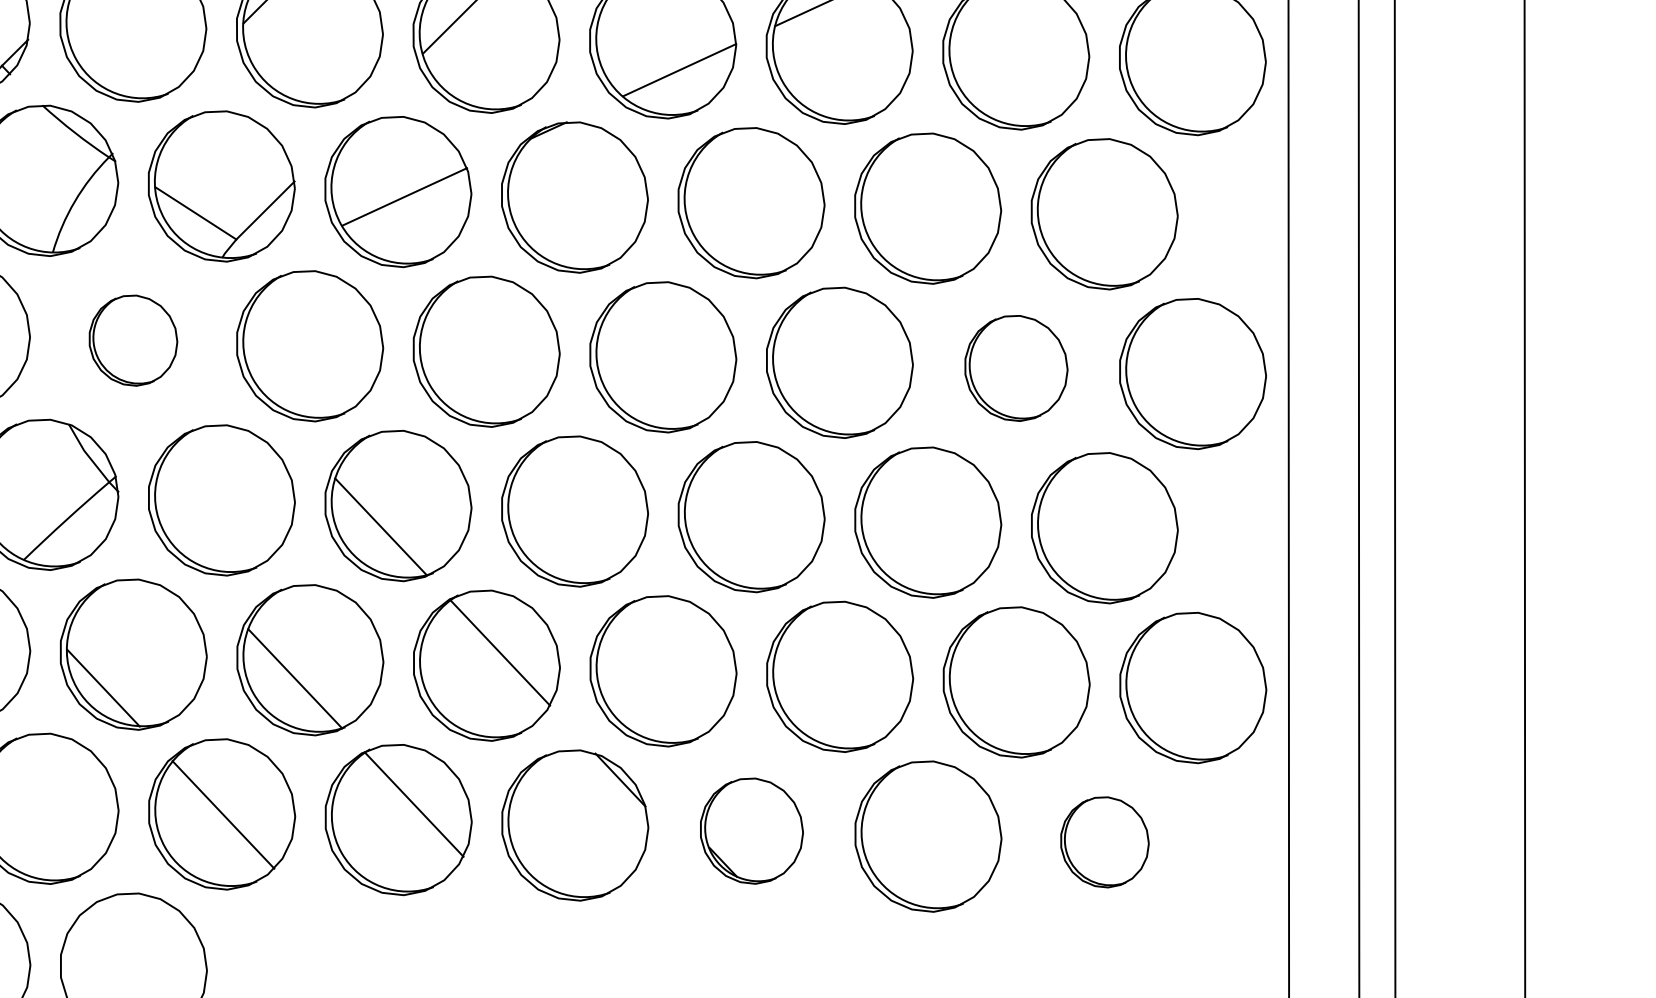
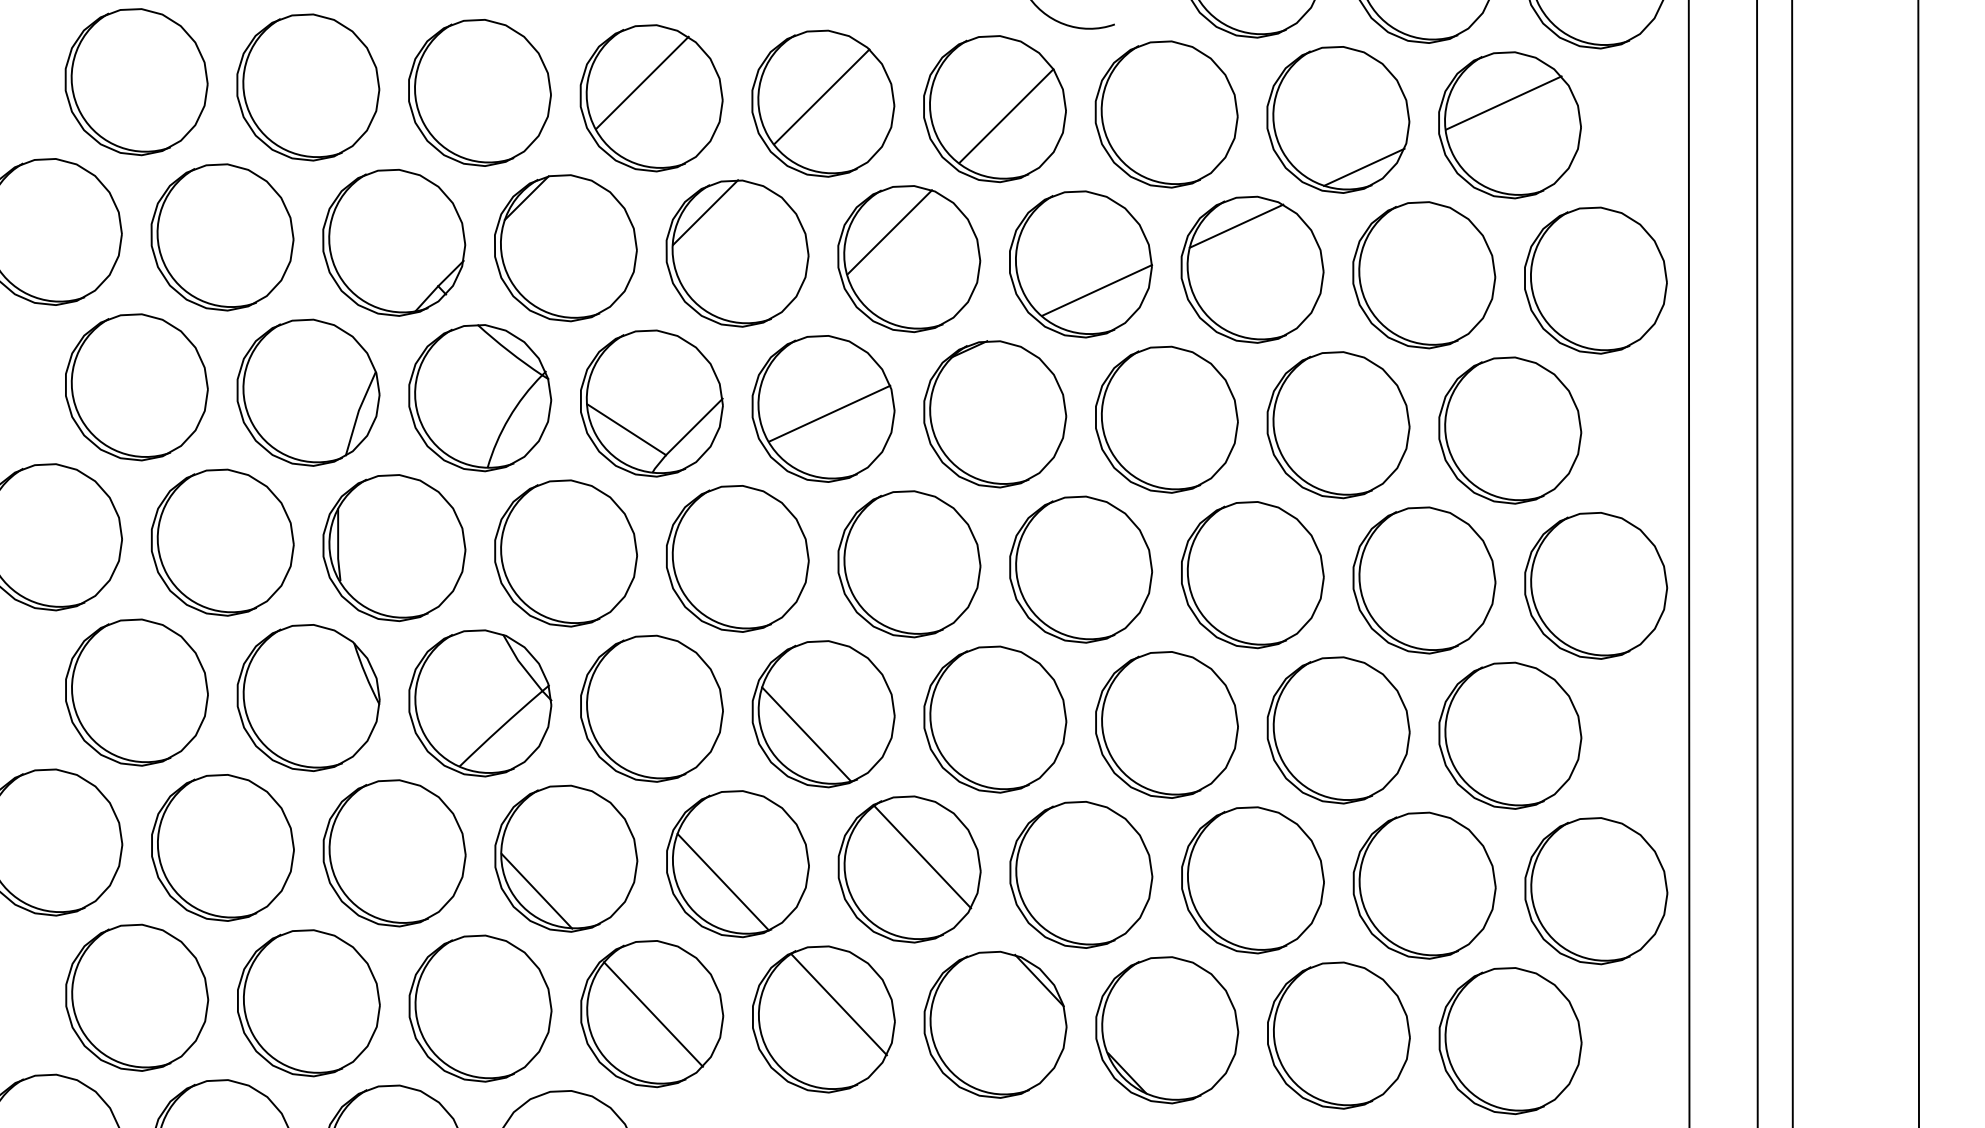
part: (132, 340) -> (565, 553), size x1.67
part: (1016, 368) -> (1424, 580), size x1.43
part: (752, 831) -> (1167, 1030), size x1.43
part: (1104, 842) -> (1510, 1041), size x1.67

